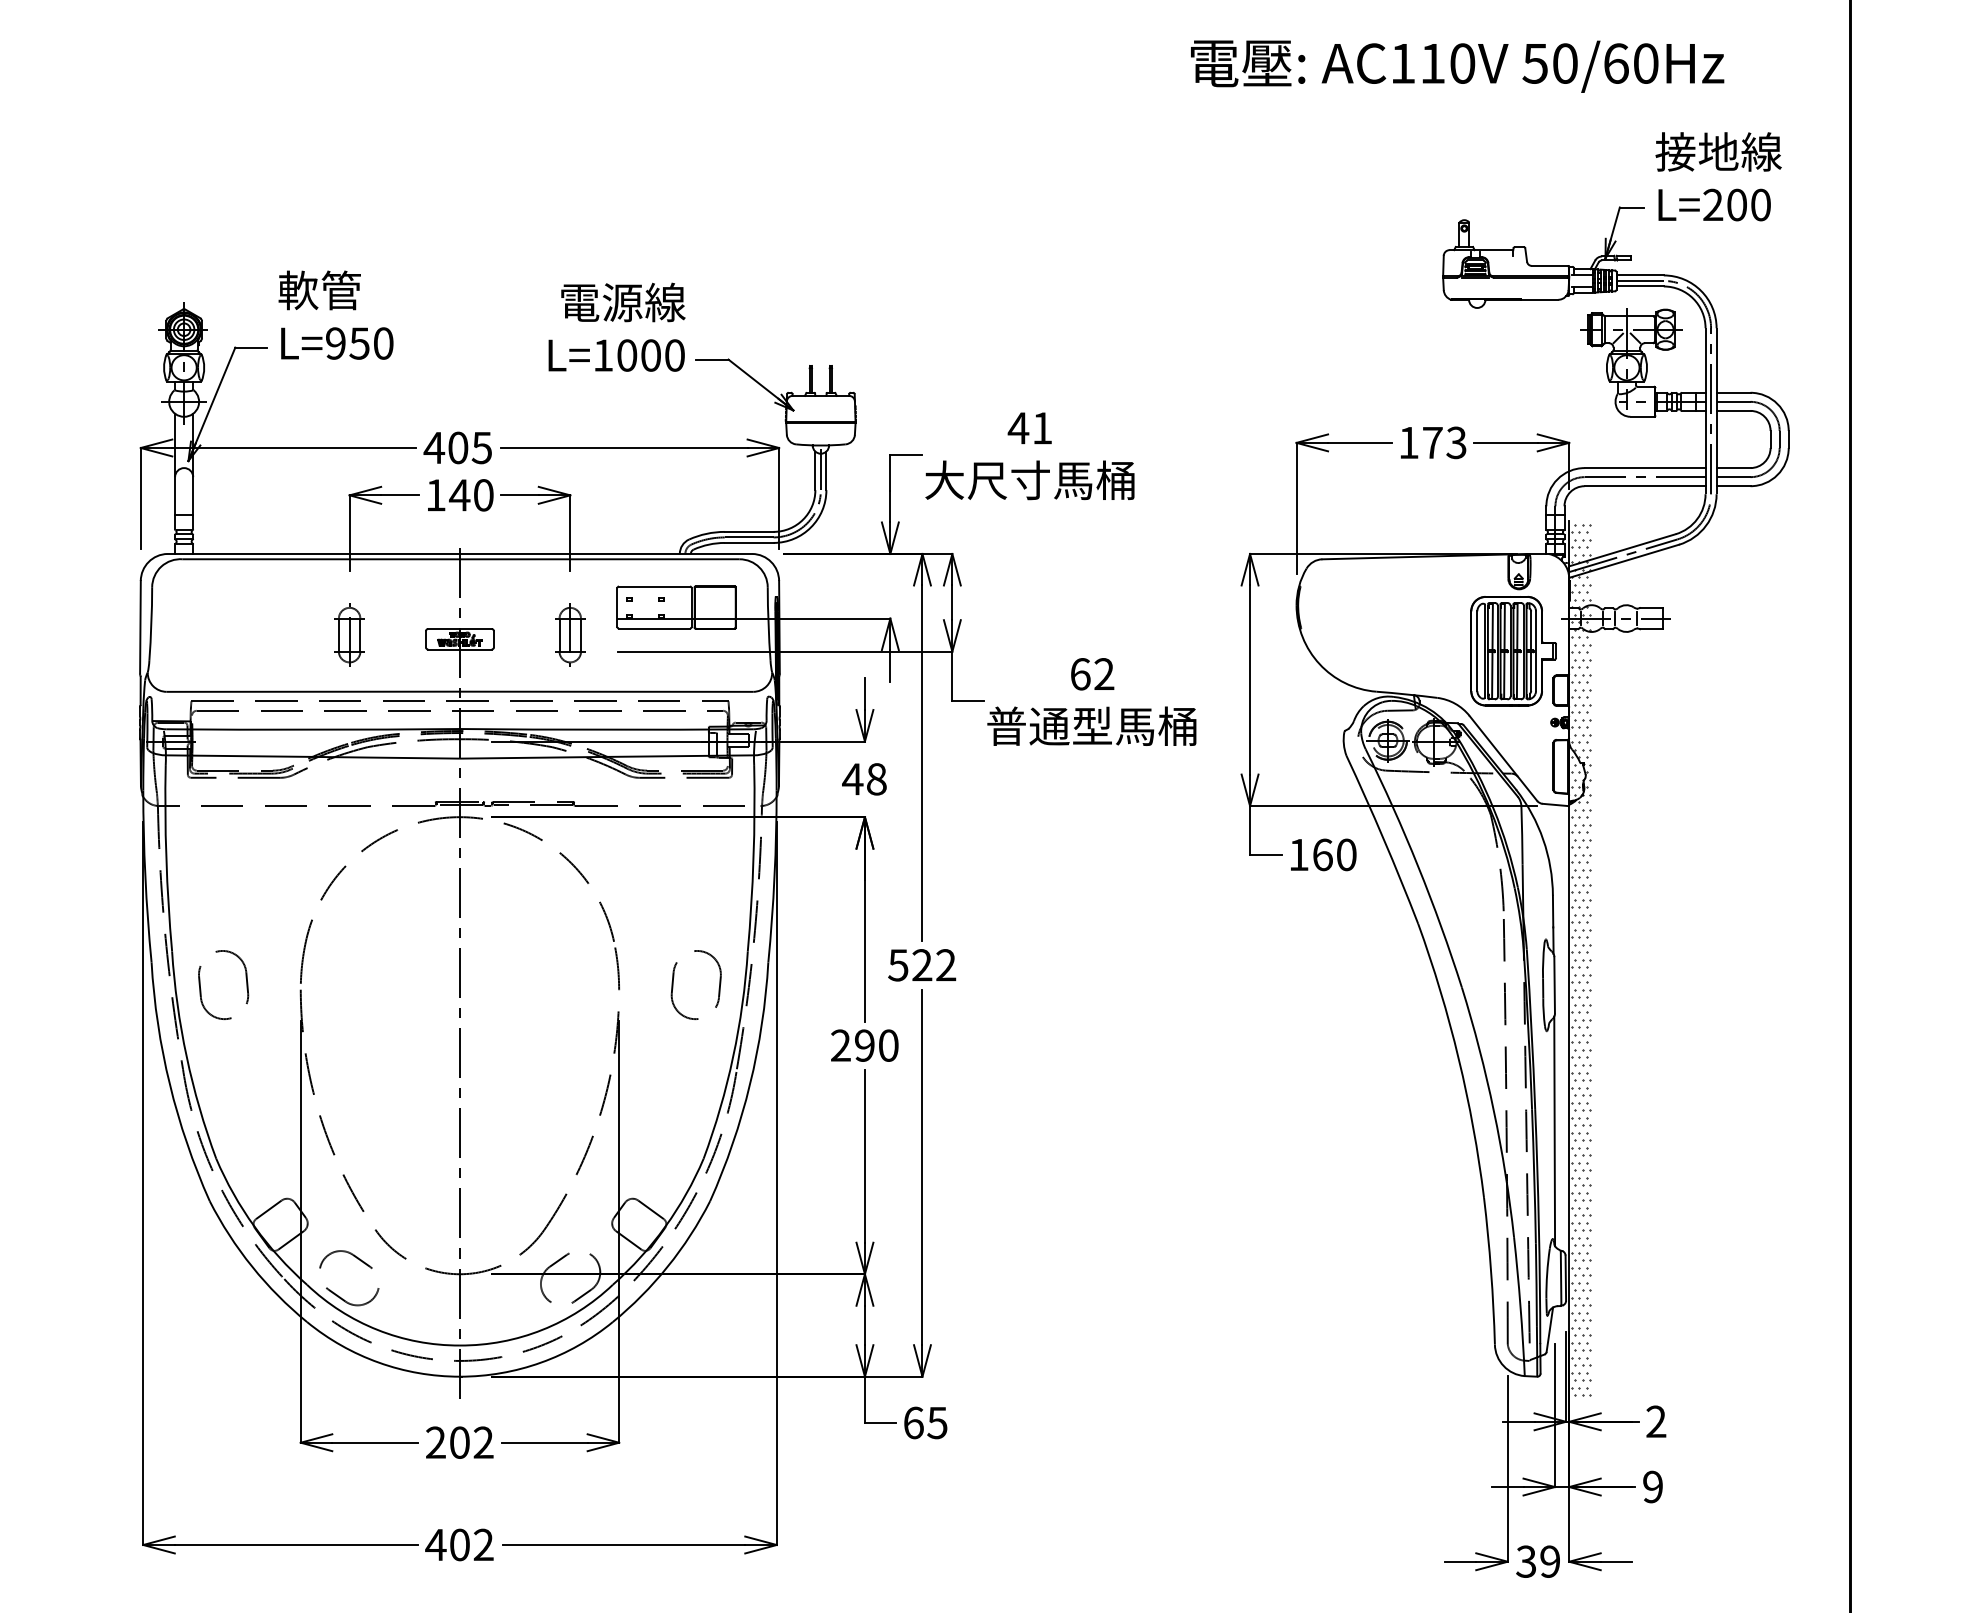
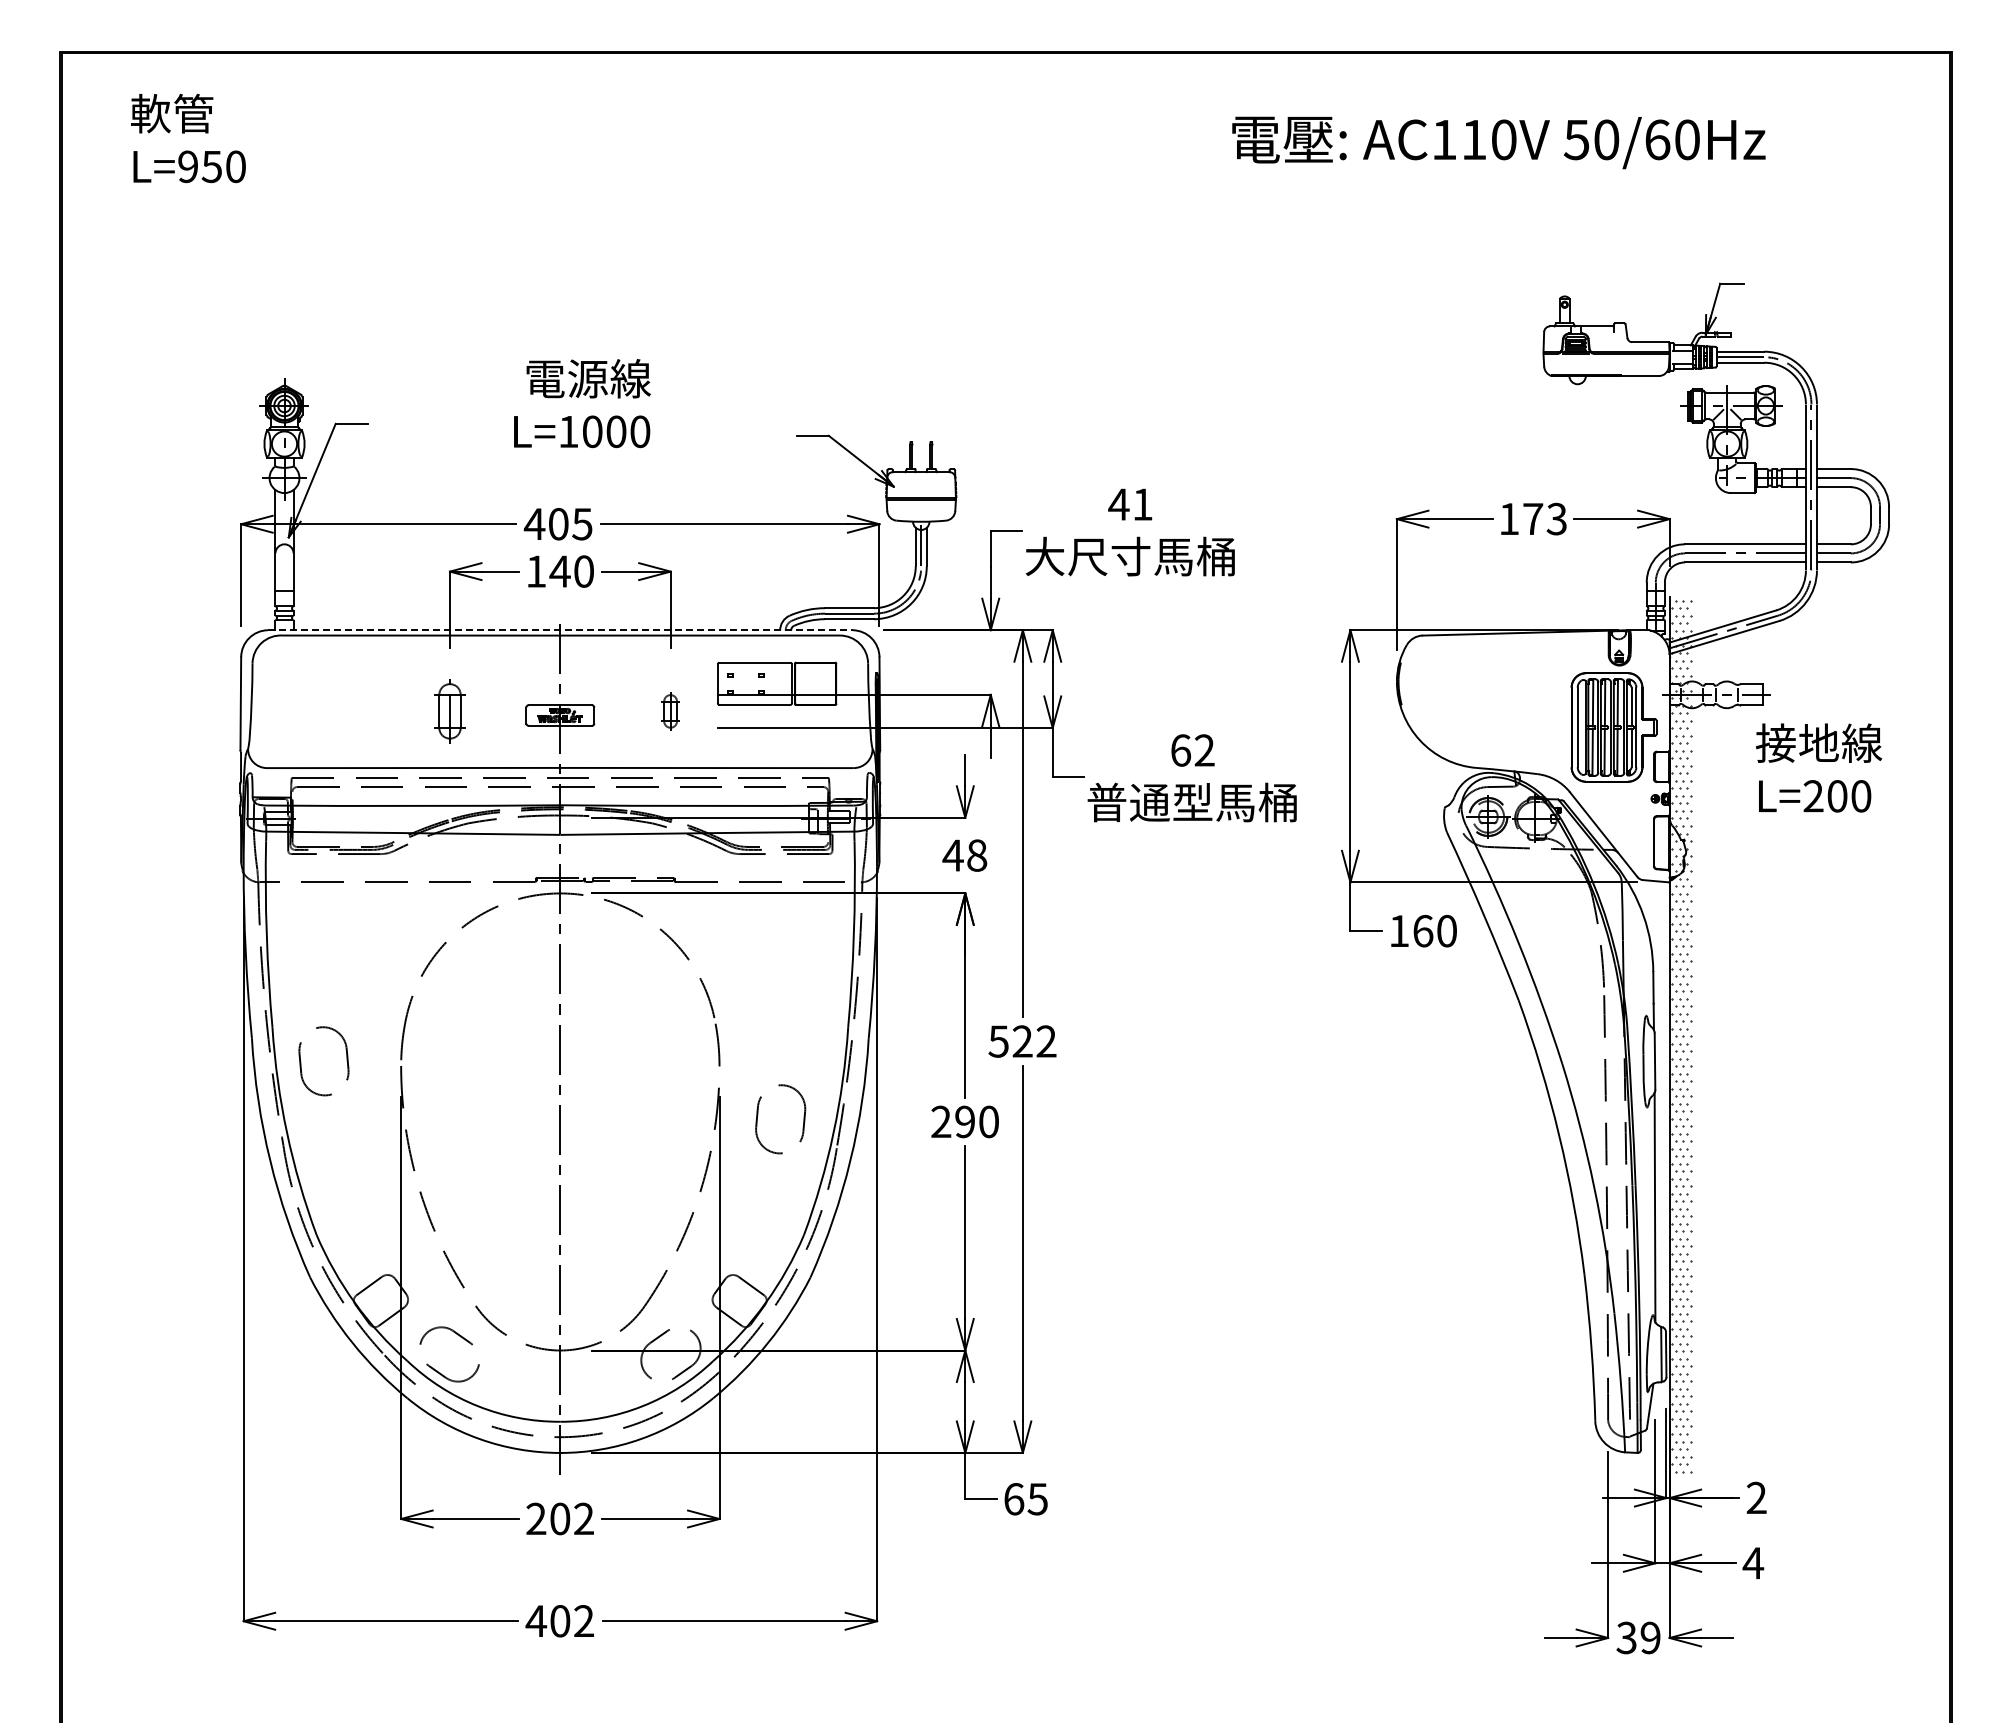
text: (1457, 66) -> (1498, 142), moved
text: (1719, 176) -> (1819, 767), moved
text: (336, 315) -> (188, 138), moved
text: (617, 327) -> (582, 403), moved
line: (460, 554) -> (560, 630), solid -> dashed
part: (570, 635) -> (670, 711), size x0.6
part: (674, 981) -> (758, 1115), moved
text: (1653, 1487) -> (1753, 1563), 9 -> 4

